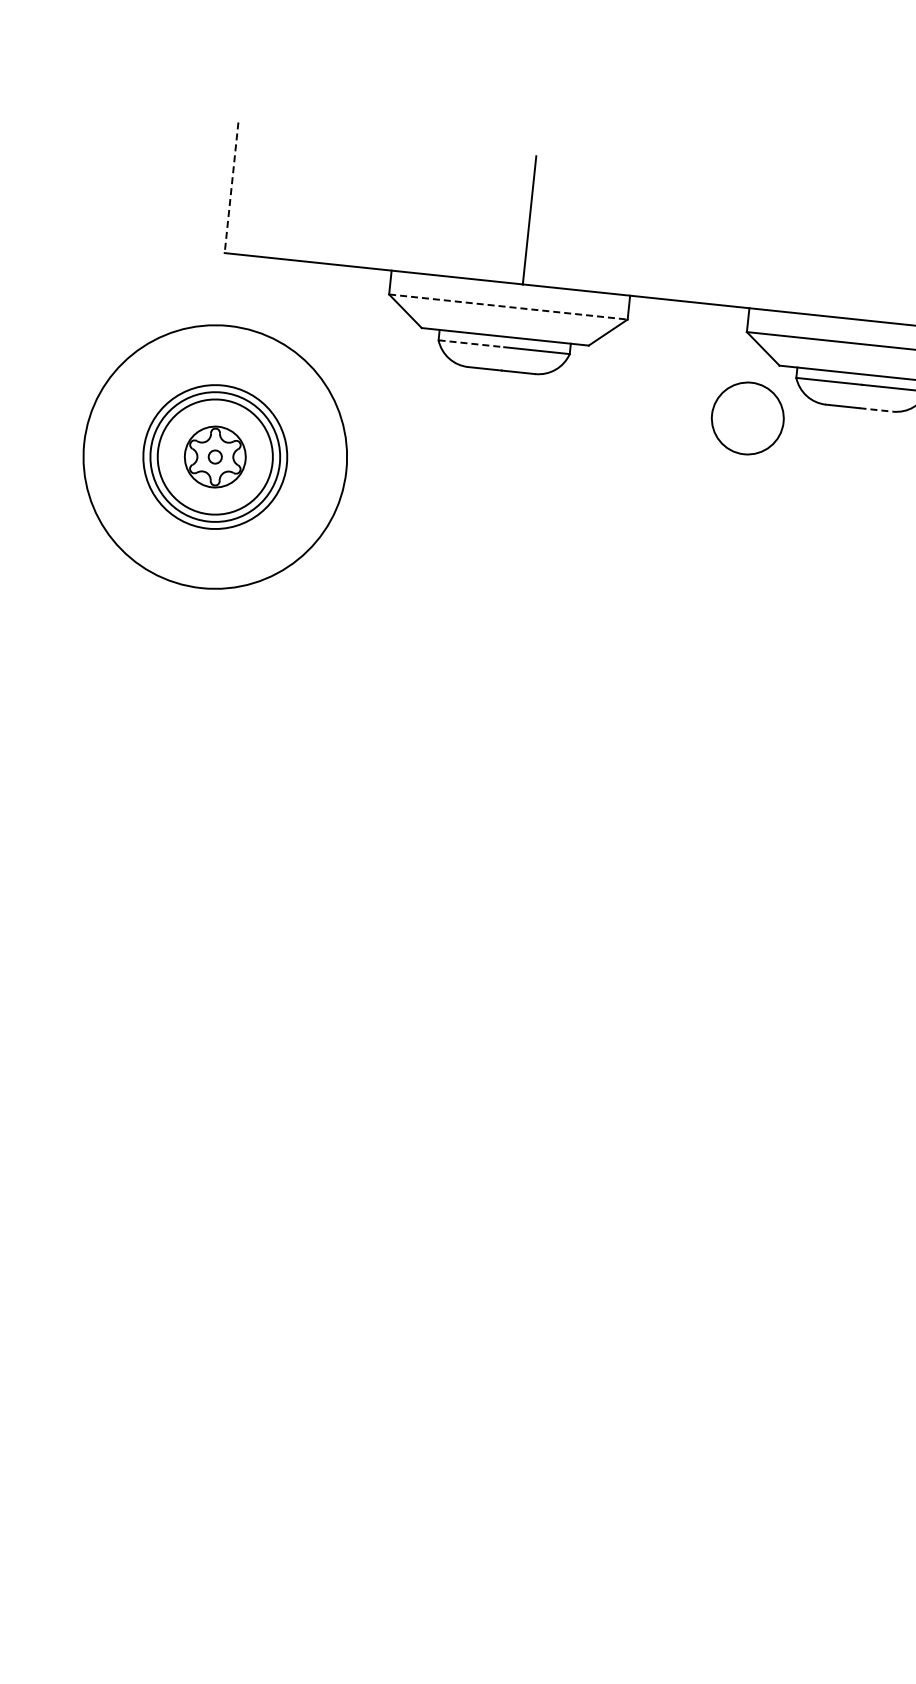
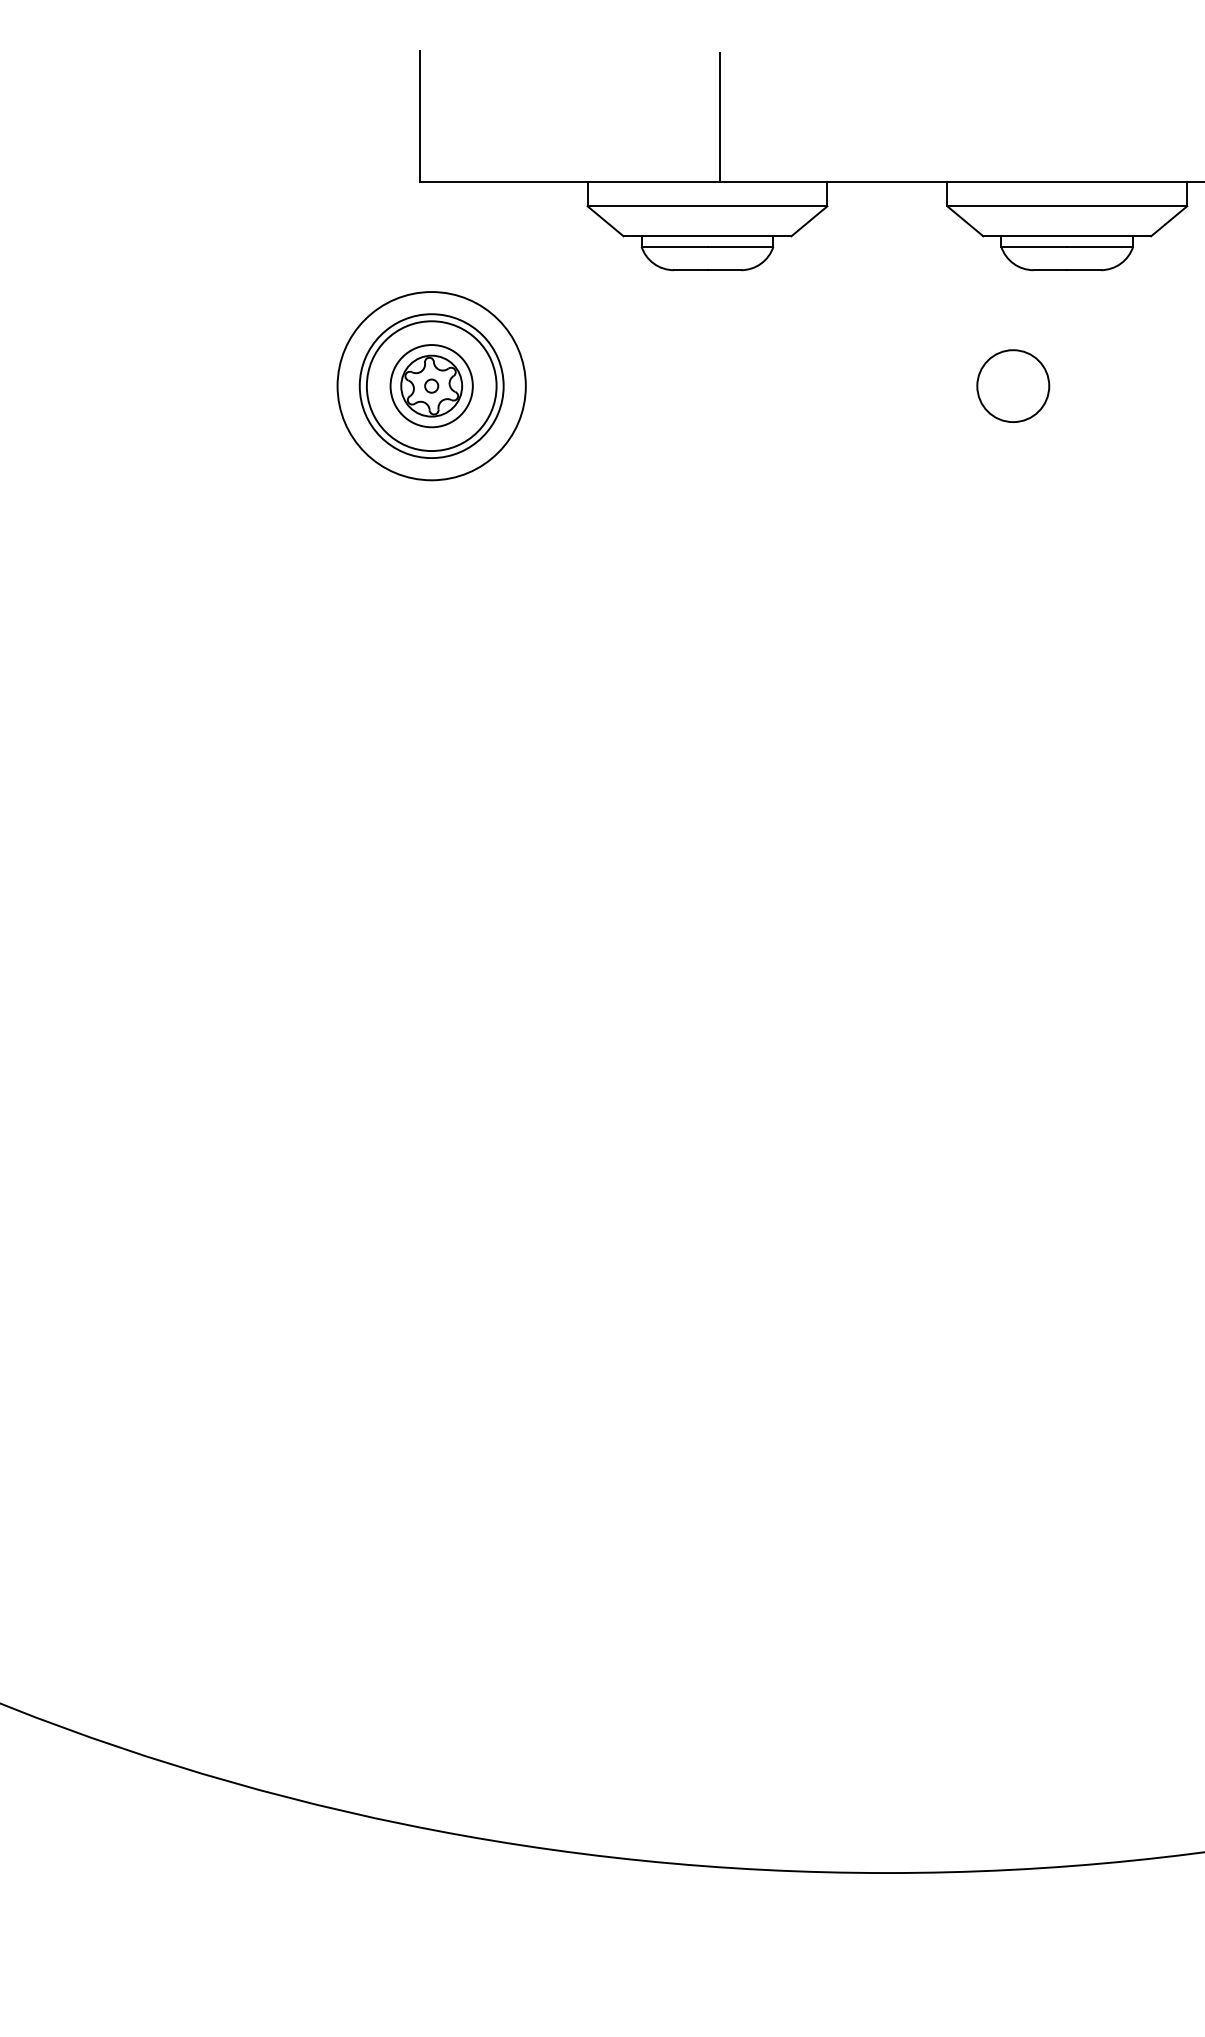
line: (231, 187) -> (419, 116), dashed -> solid
line: (508, 307) -> (707, 206), dashed -> solid
line: (471, 343) -> (674, 246), dashed -> solid
line: (876, 410) -> (1084, 270), dashed -> solid
circle: (748, 417) -> (1013, 385), moved
circle: (215, 457) -> (431, 386), size x0.71
circle: (215, 457) -> (431, 386), size x0.71

